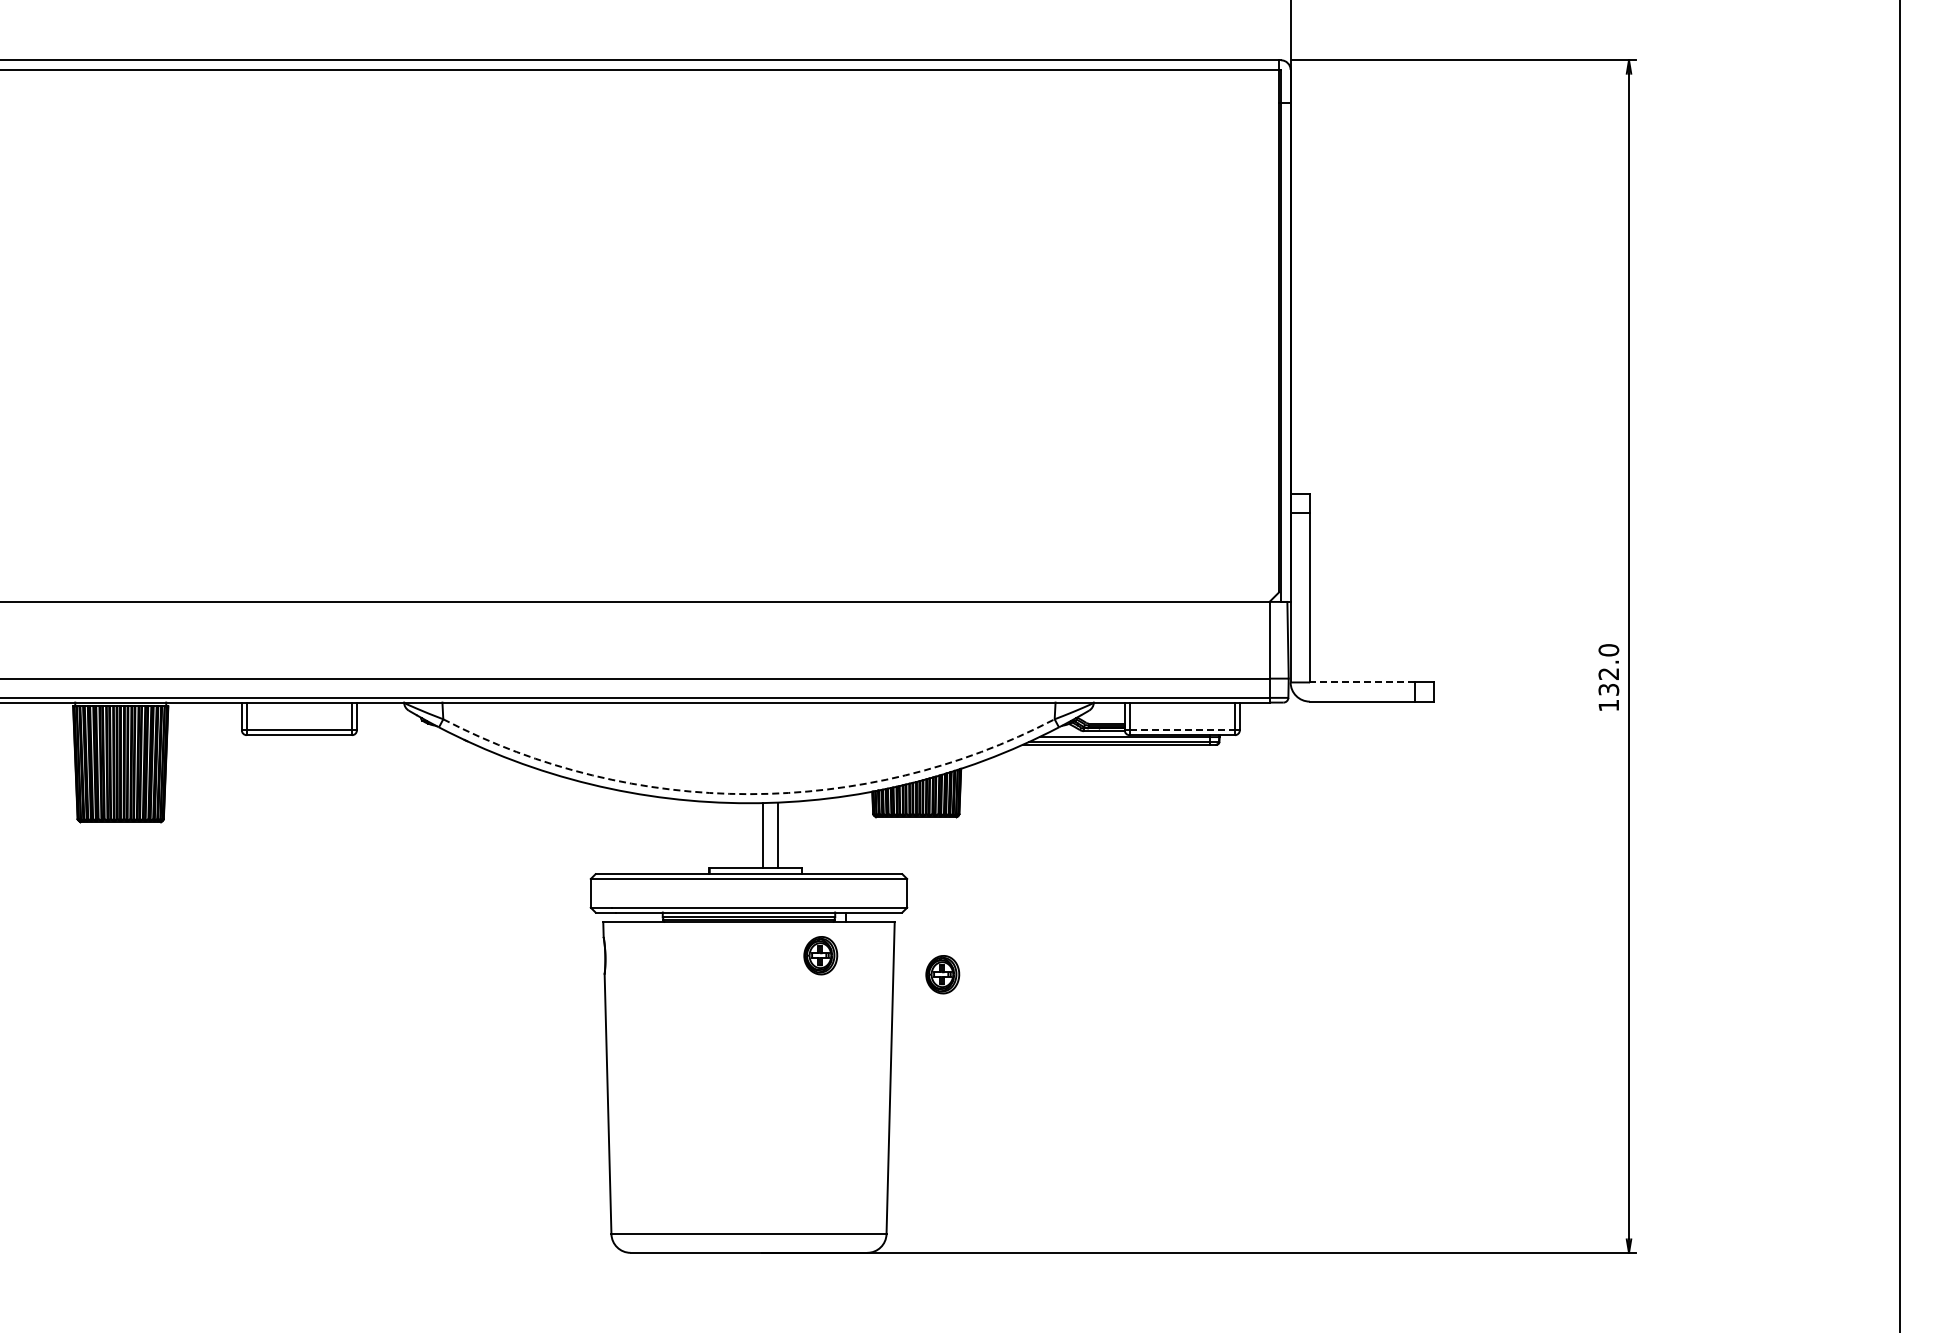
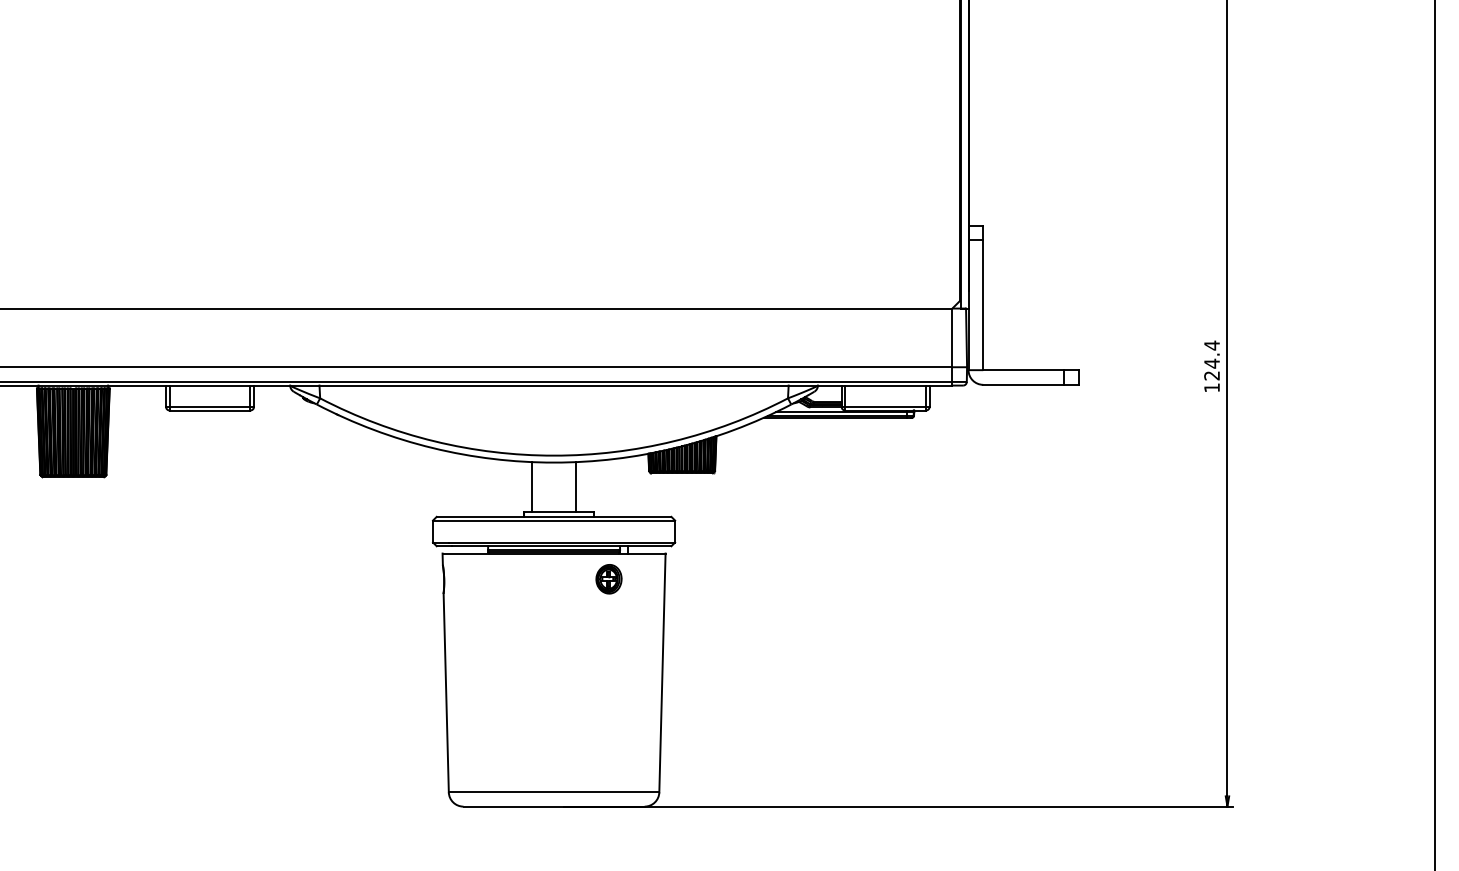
text: (1608, 669) -> (1211, 360), 132.0 -> 124.4
line: (1362, 682) -> (1023, 370), dashed -> solid
line: (1182, 730) -> (885, 406), dashed -> solid
arc: (748, 794) -> (553, 455), dashed -> solid
line: (763, 835) -> (532, 487), moved
part: (942, 974) -> (702, 593), removed

